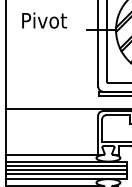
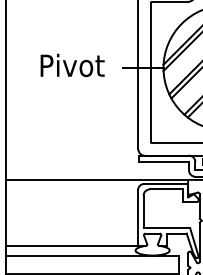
text: (44, 20) -> (72, 65), moved
line: (66, 165) -> (92, 261), removed
line: (66, 169) -> (92, 267), removed

